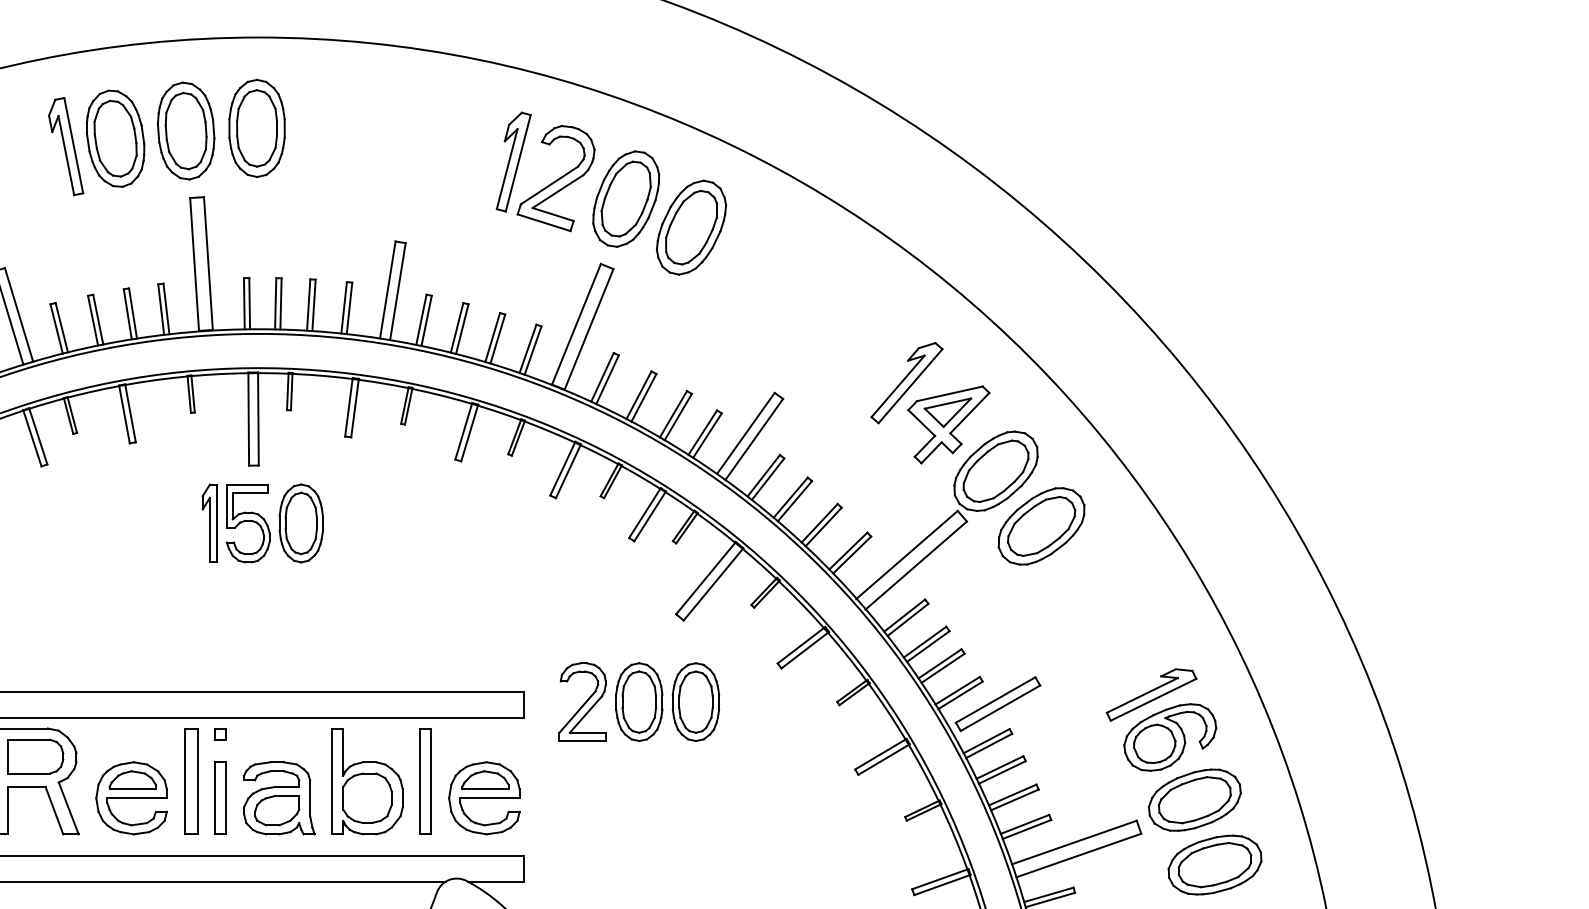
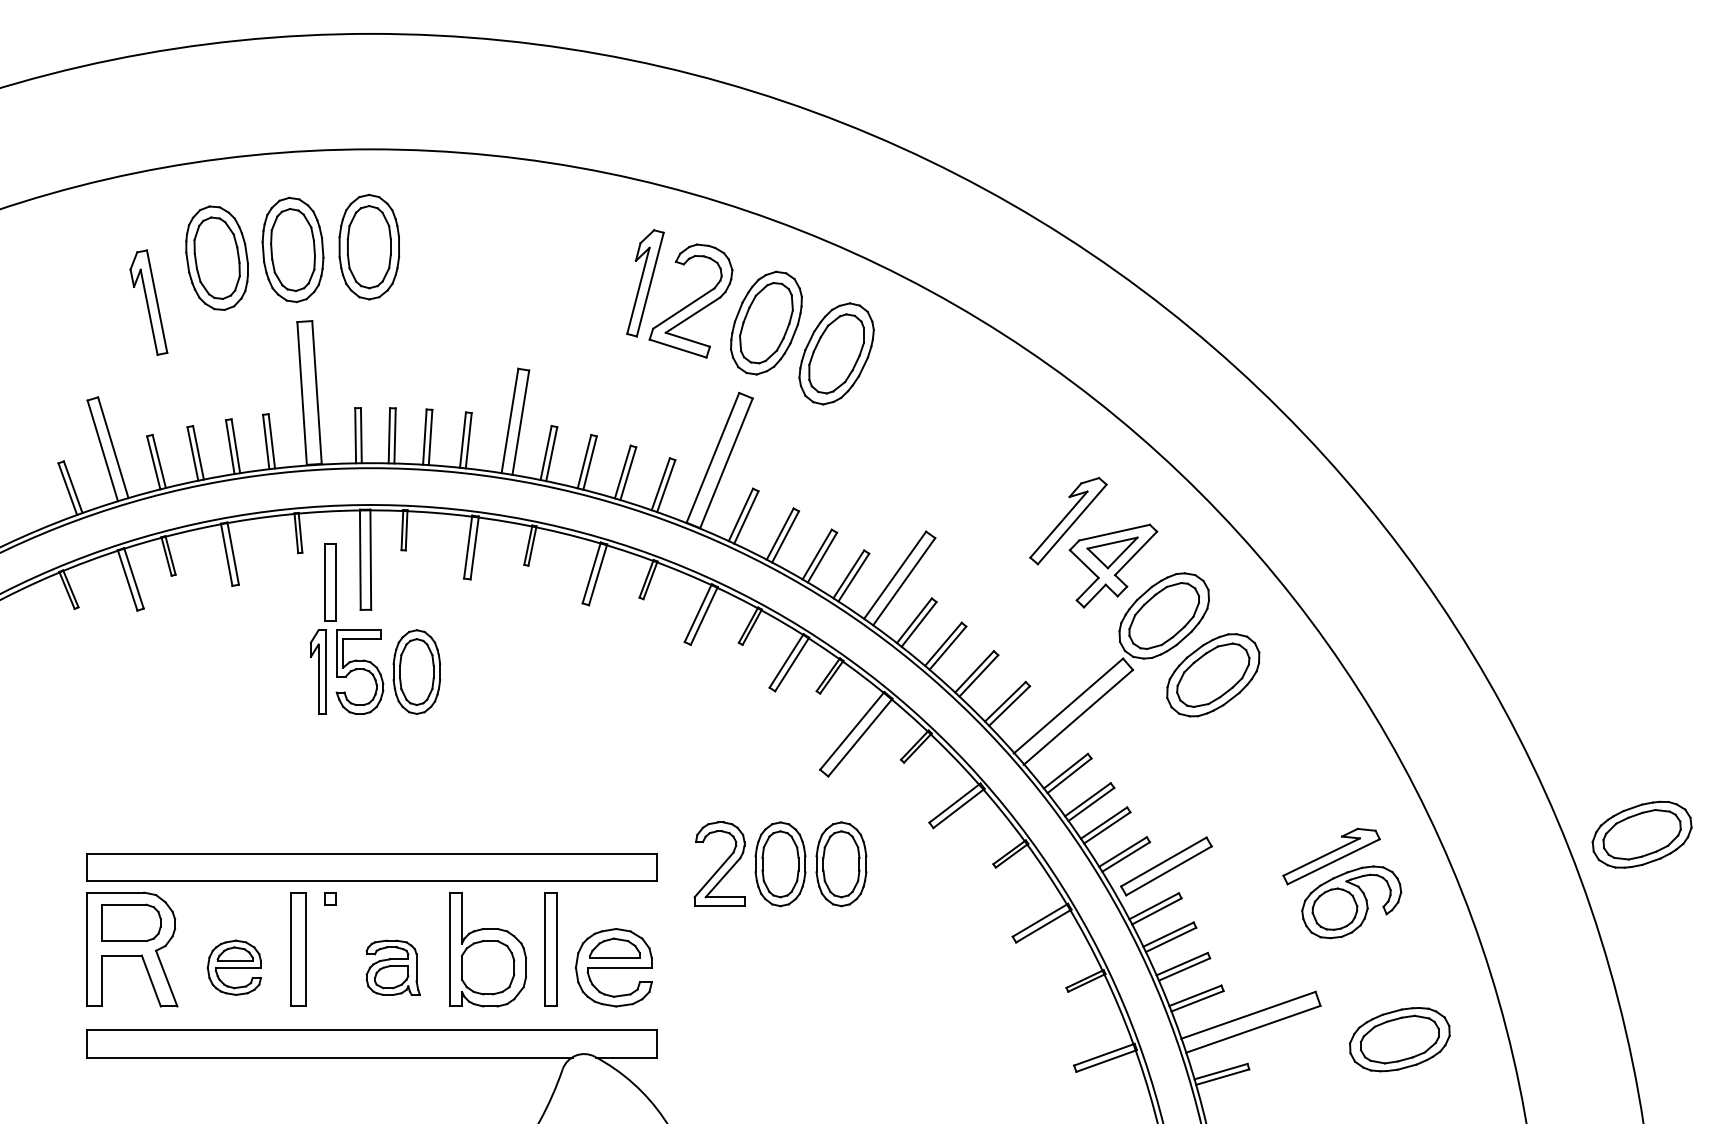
part: (65, 146) -> (148, 302), moved
part: (131, 798) -> (234, 967), size x0.7
part: (220, 798) -> (330, 582), moved
part: (279, 798) -> (393, 967), size x0.7
part: (1194, 799) -> (1641, 834), moved

